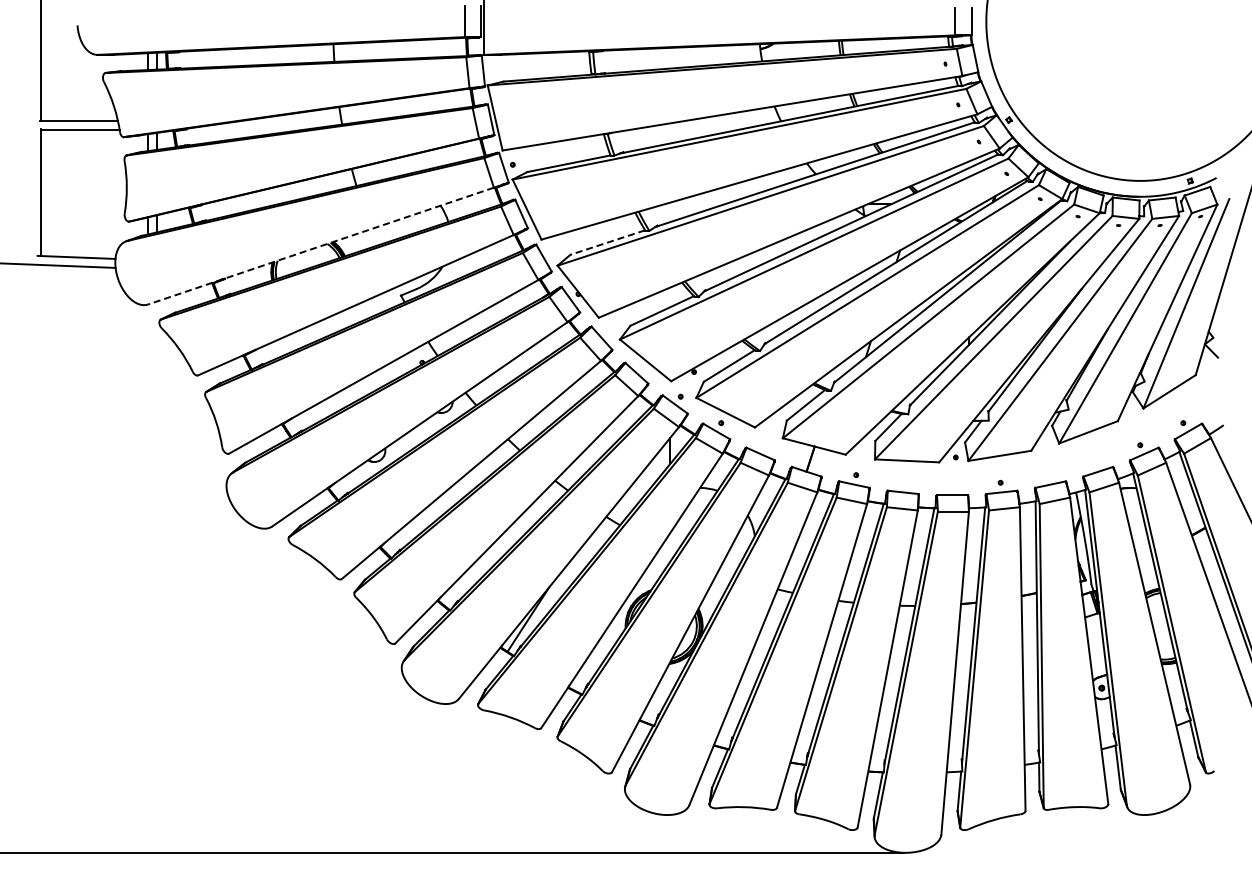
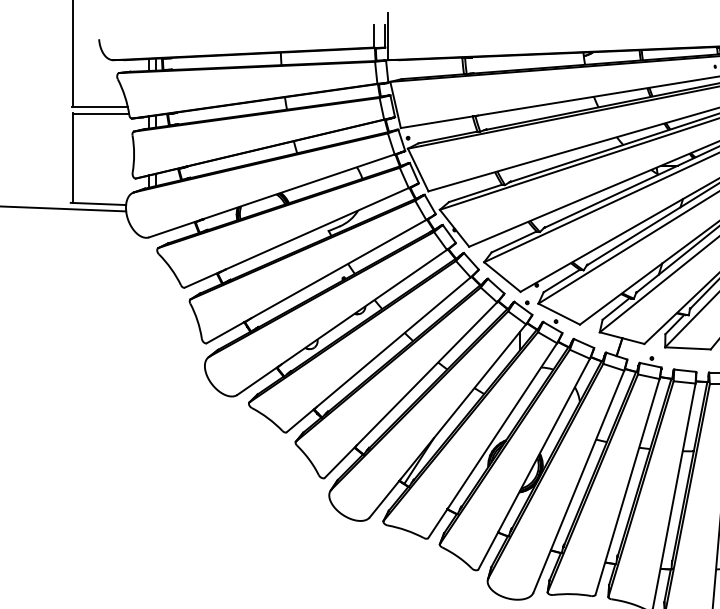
line: (607, 242) -> (475, 193), dashed -> solid
line: (320, 246) -> (271, 196), dashed -> solid

